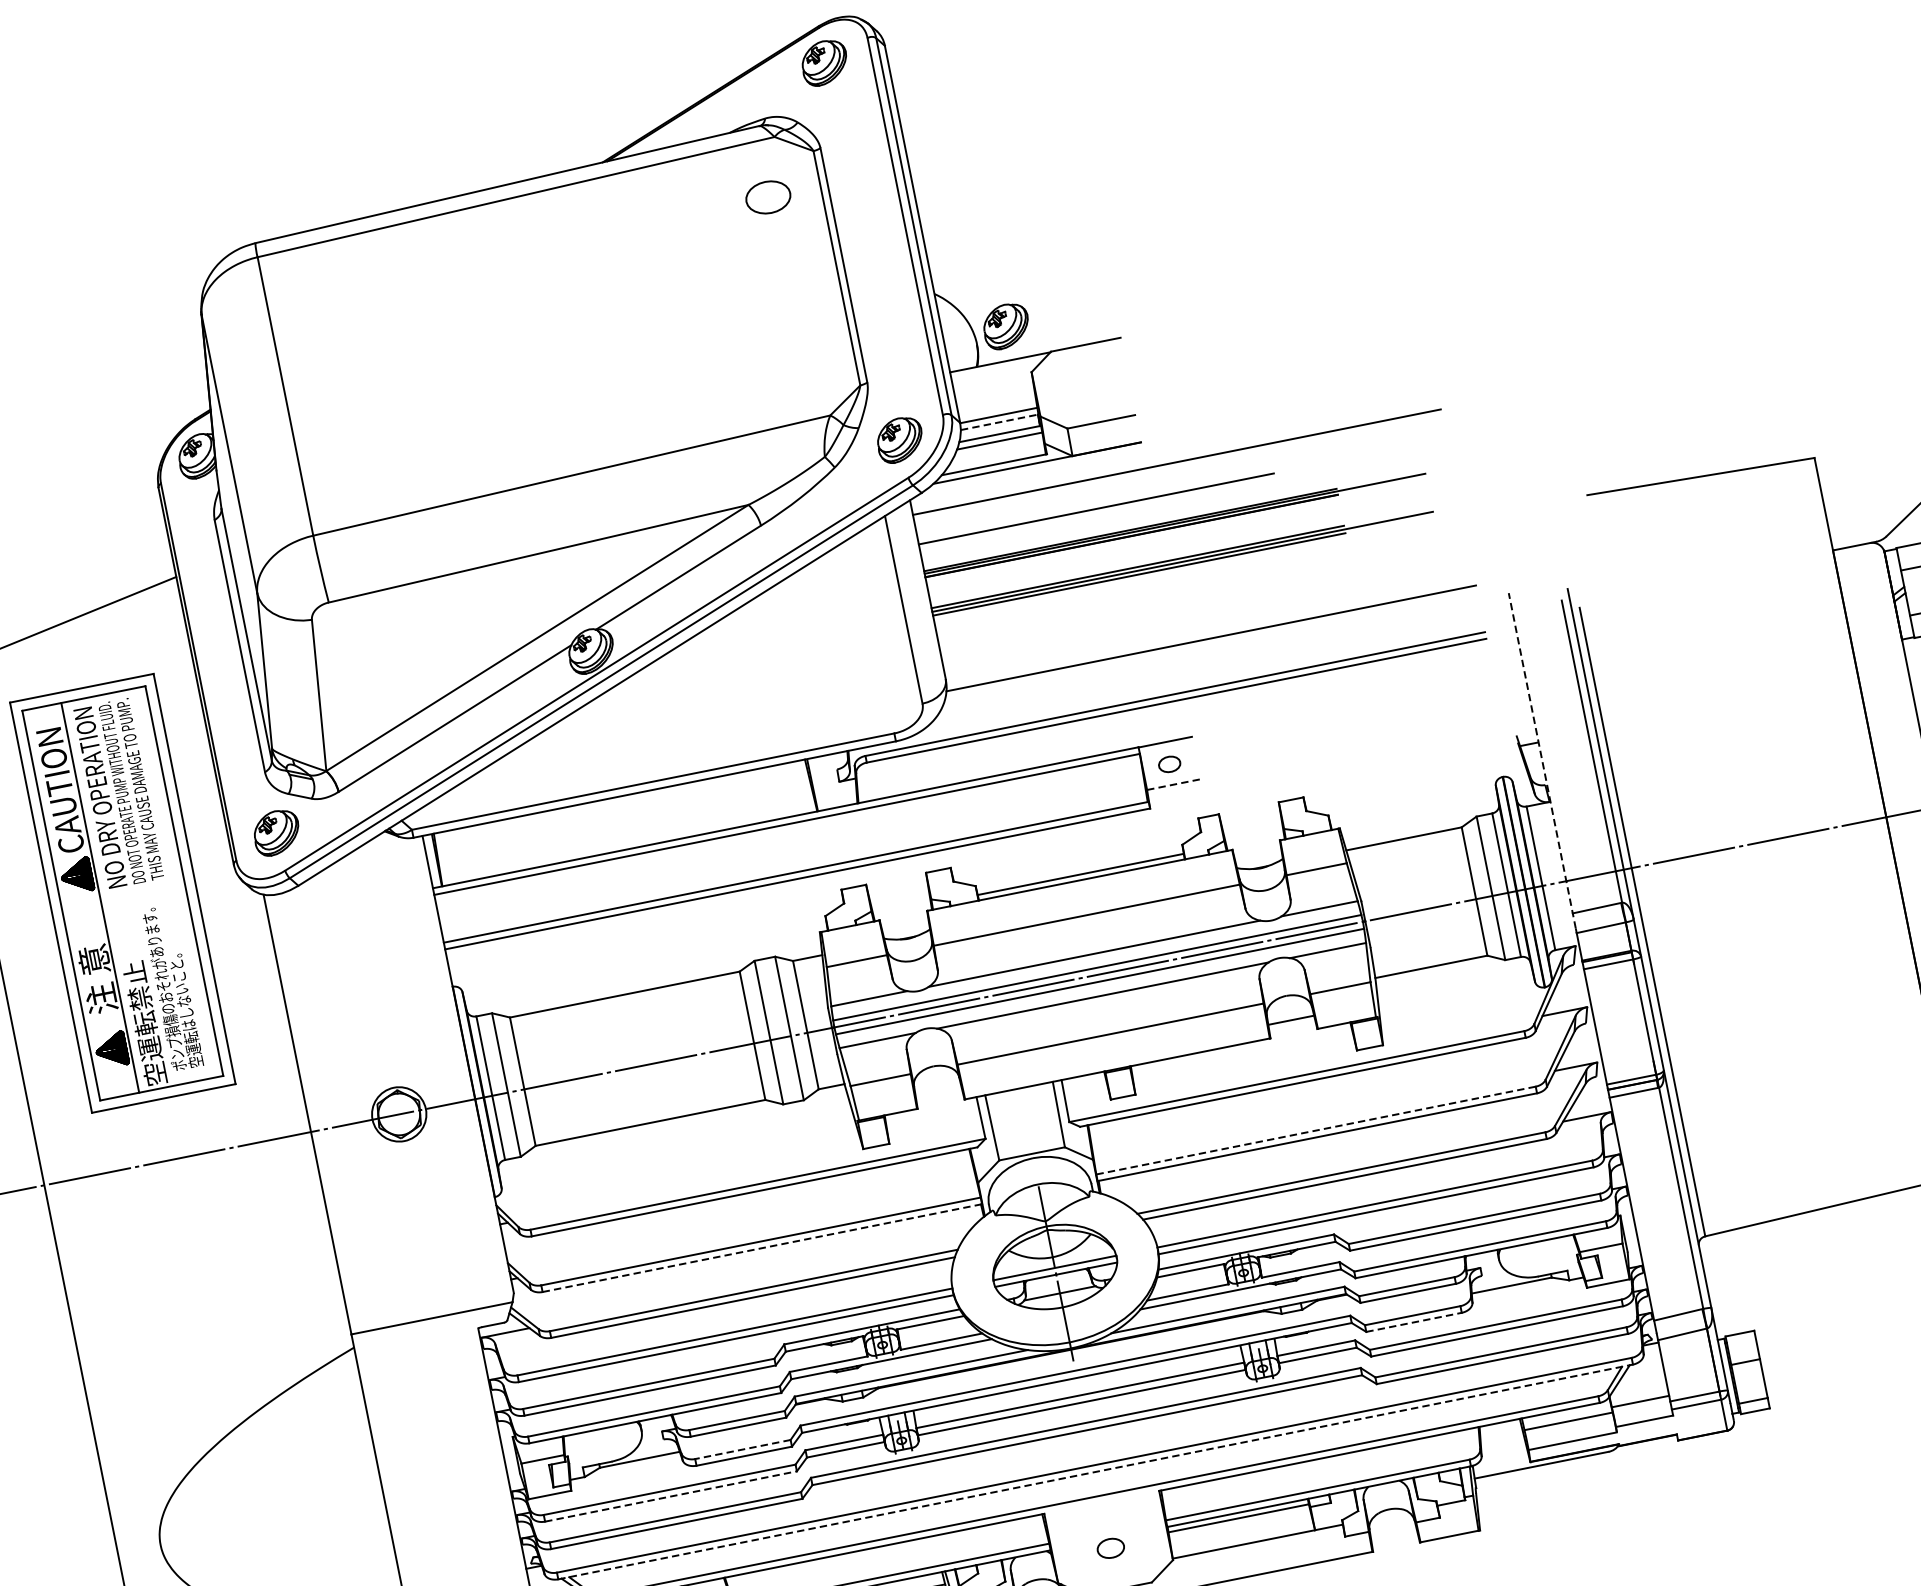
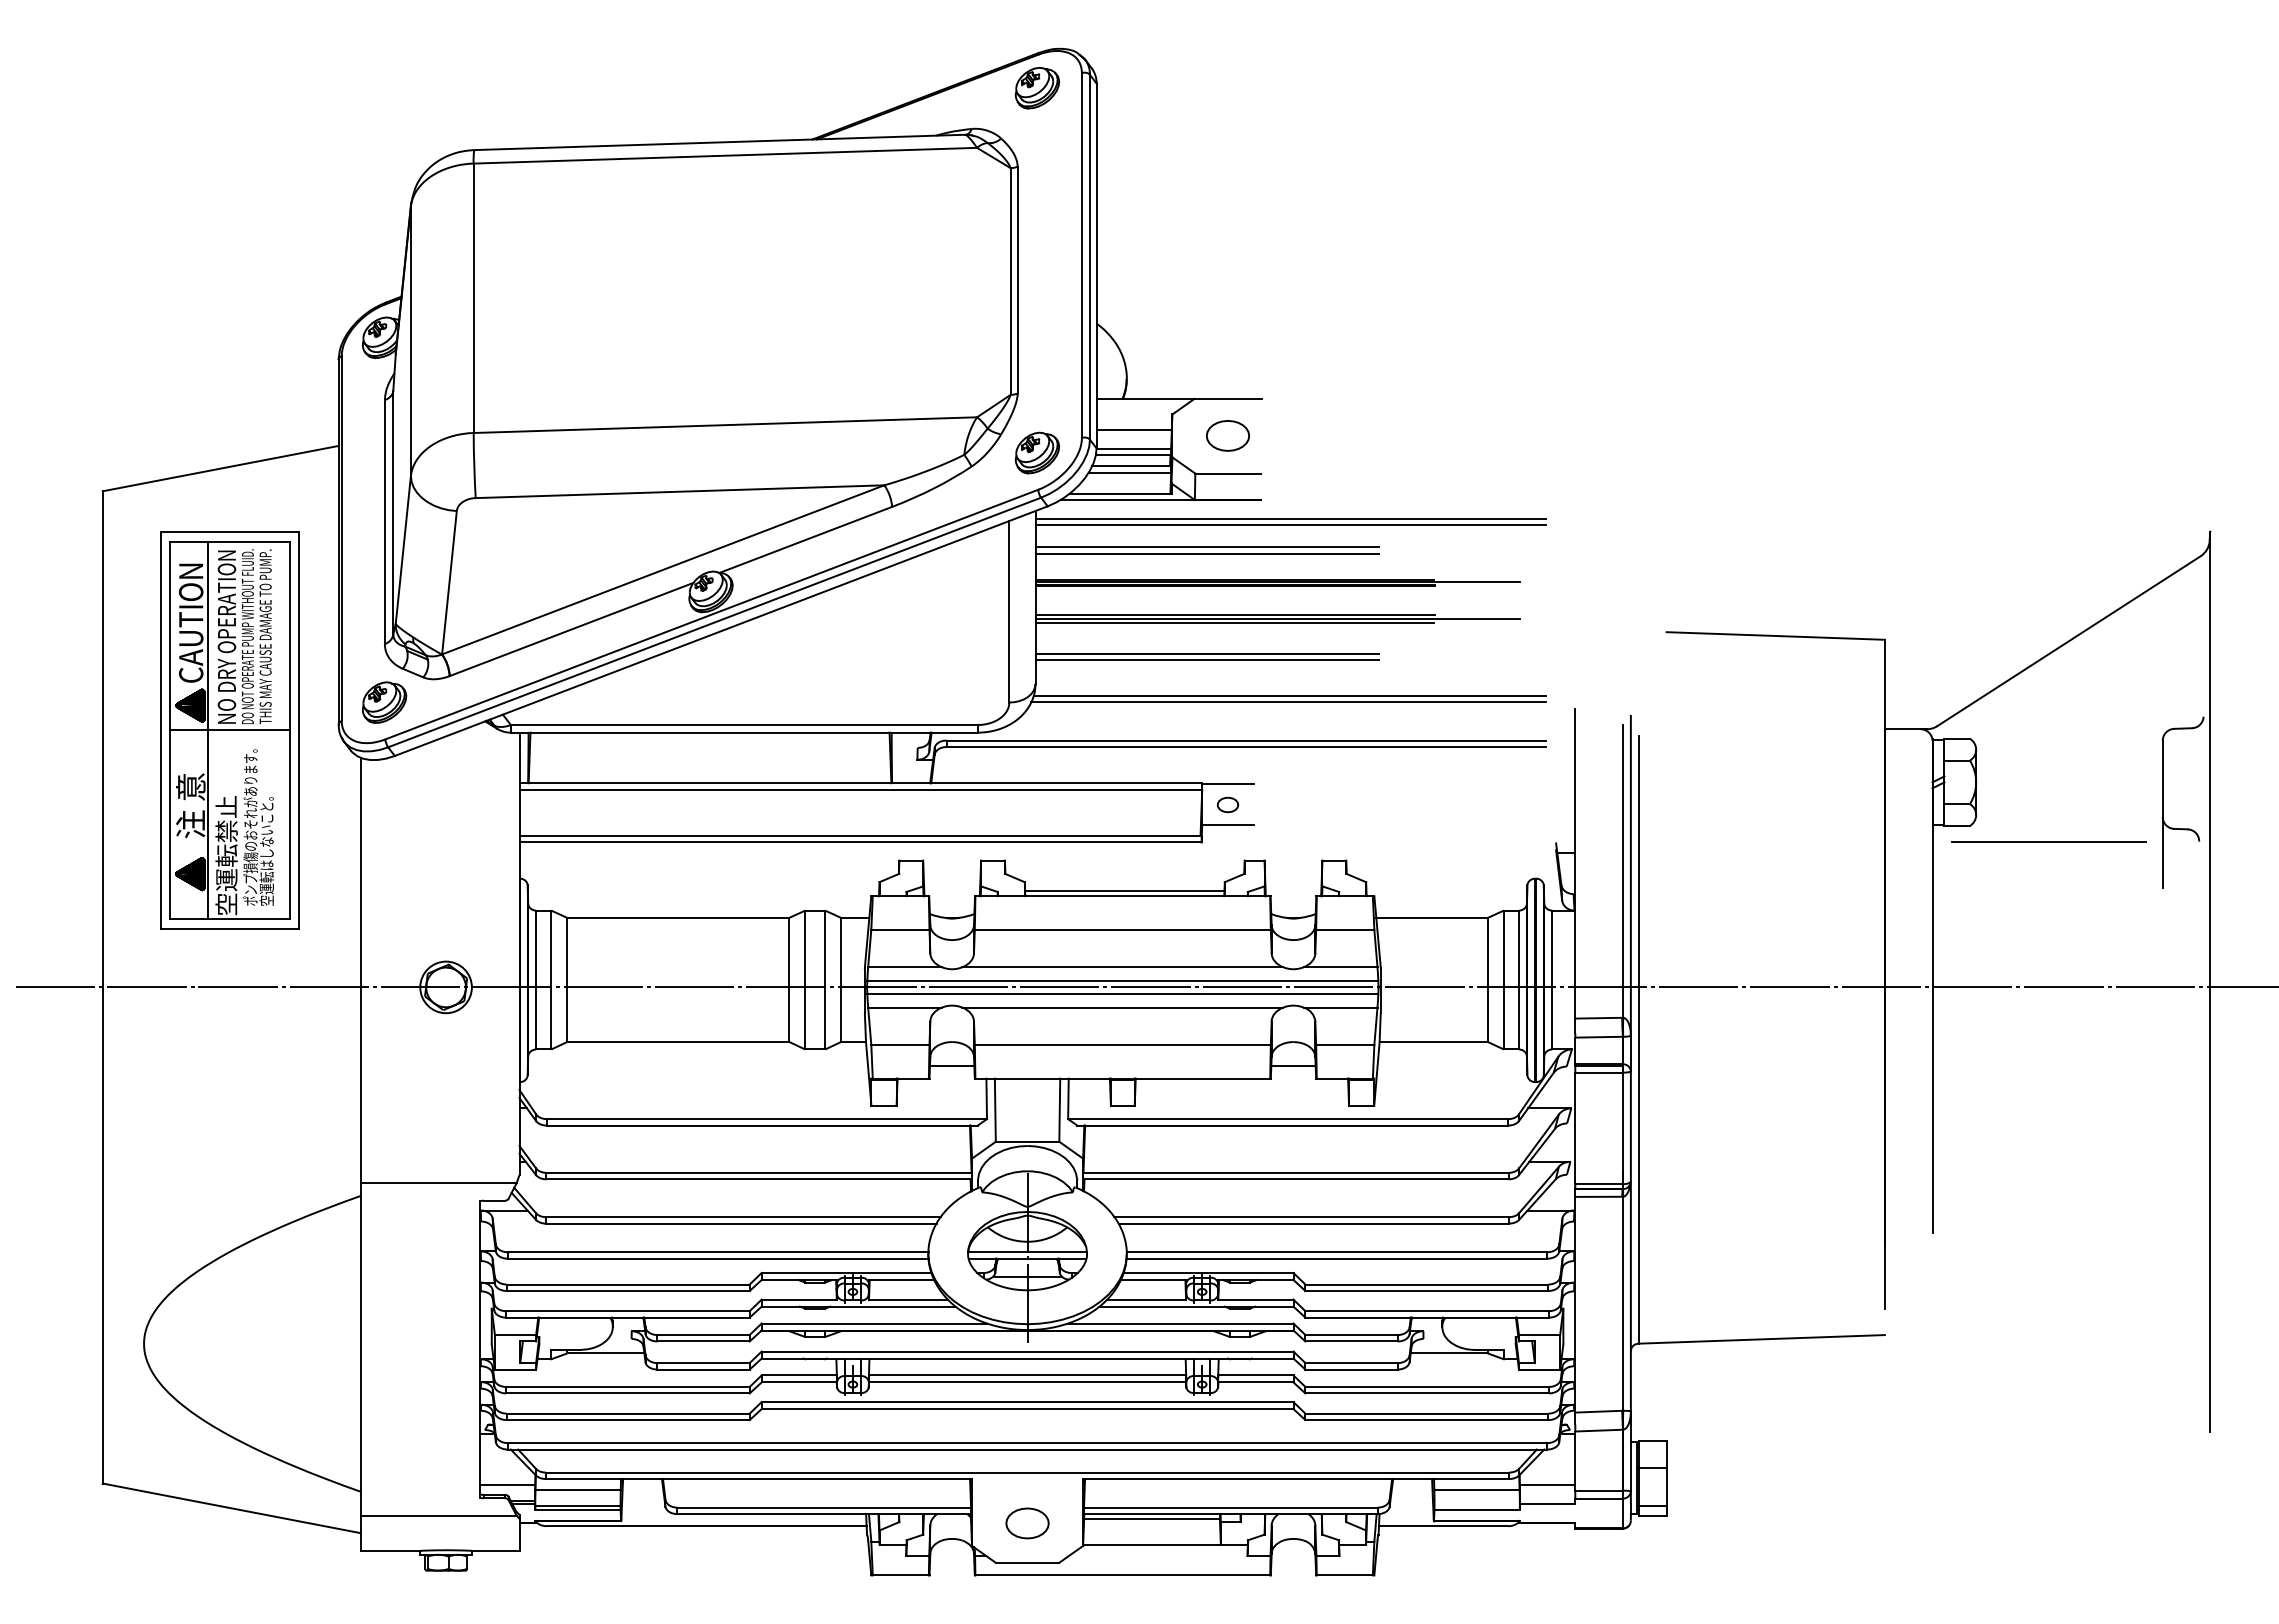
part: (767, 197) -> (1227, 435), moved
part: (1006, 325) -> (1157, 366), removed
line: (994, 396) -> (1133, 430), added
line: (999, 422) -> (1133, 455), dashed -> solid
line: (1175, 455) -> (1290, 518), added
line: (1095, 502) -> (1207, 547), added
line: (1117, 612) -> (1207, 653), added
line: (1118, 619) -> (1207, 660), added
line: (1210, 644) -> (1288, 701), added
line: (1542, 760) -> (1575, 870), dashed -> solid
line: (1174, 784) -> (1228, 824), dashed -> solid
line: (122, 893) -> (229, 730), added
line: (937, 1090) -> (951, 1065), added
line: (1316, 1130) -> (1296, 1172), dashed -> solid
line: (762, 1248) -> (759, 1179), dashed -> solid
line: (1414, 1322) -> (1352, 1369), dashed -> solid
line: (742, 1449) -> (703, 1363), dashed -> solid
line: (1095, 1471) -> (1027, 1449), dashed -> solid
line: (670, 1496) -> (627, 1393), dashed -> solid
part: (1110, 1548) -> (1027, 1523), size x1.67

